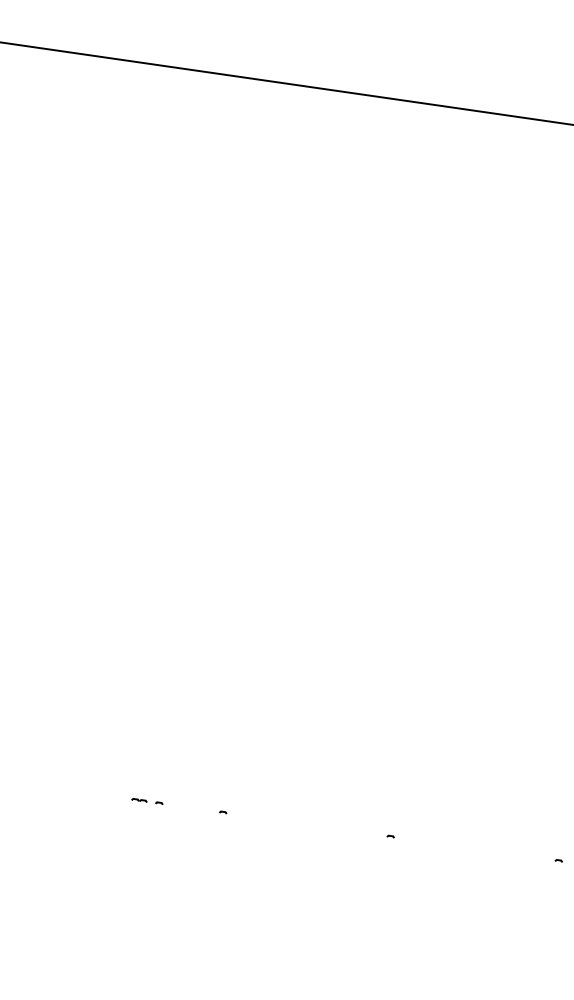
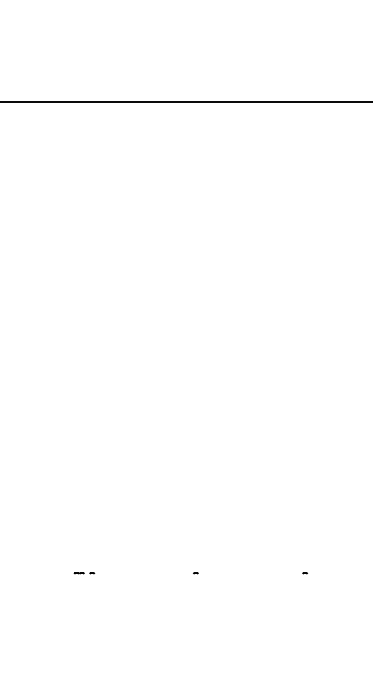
line: (147, 801) -> (84, 573), moved

